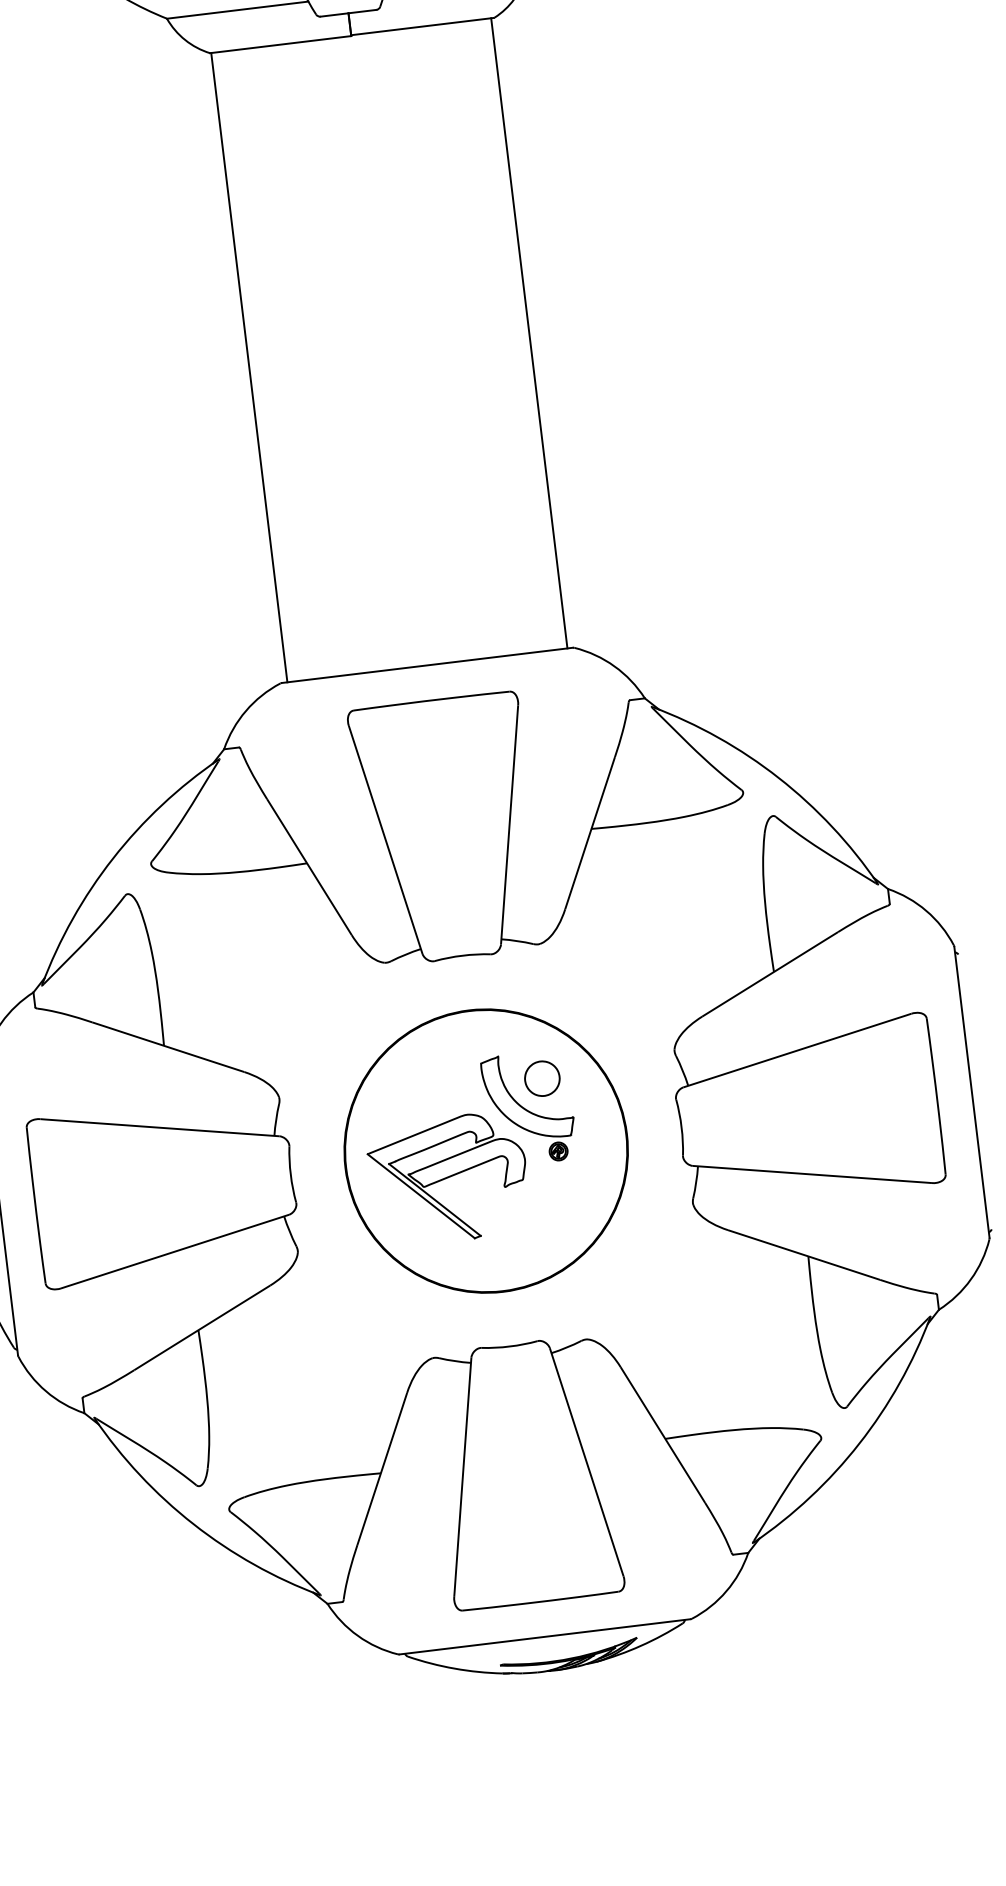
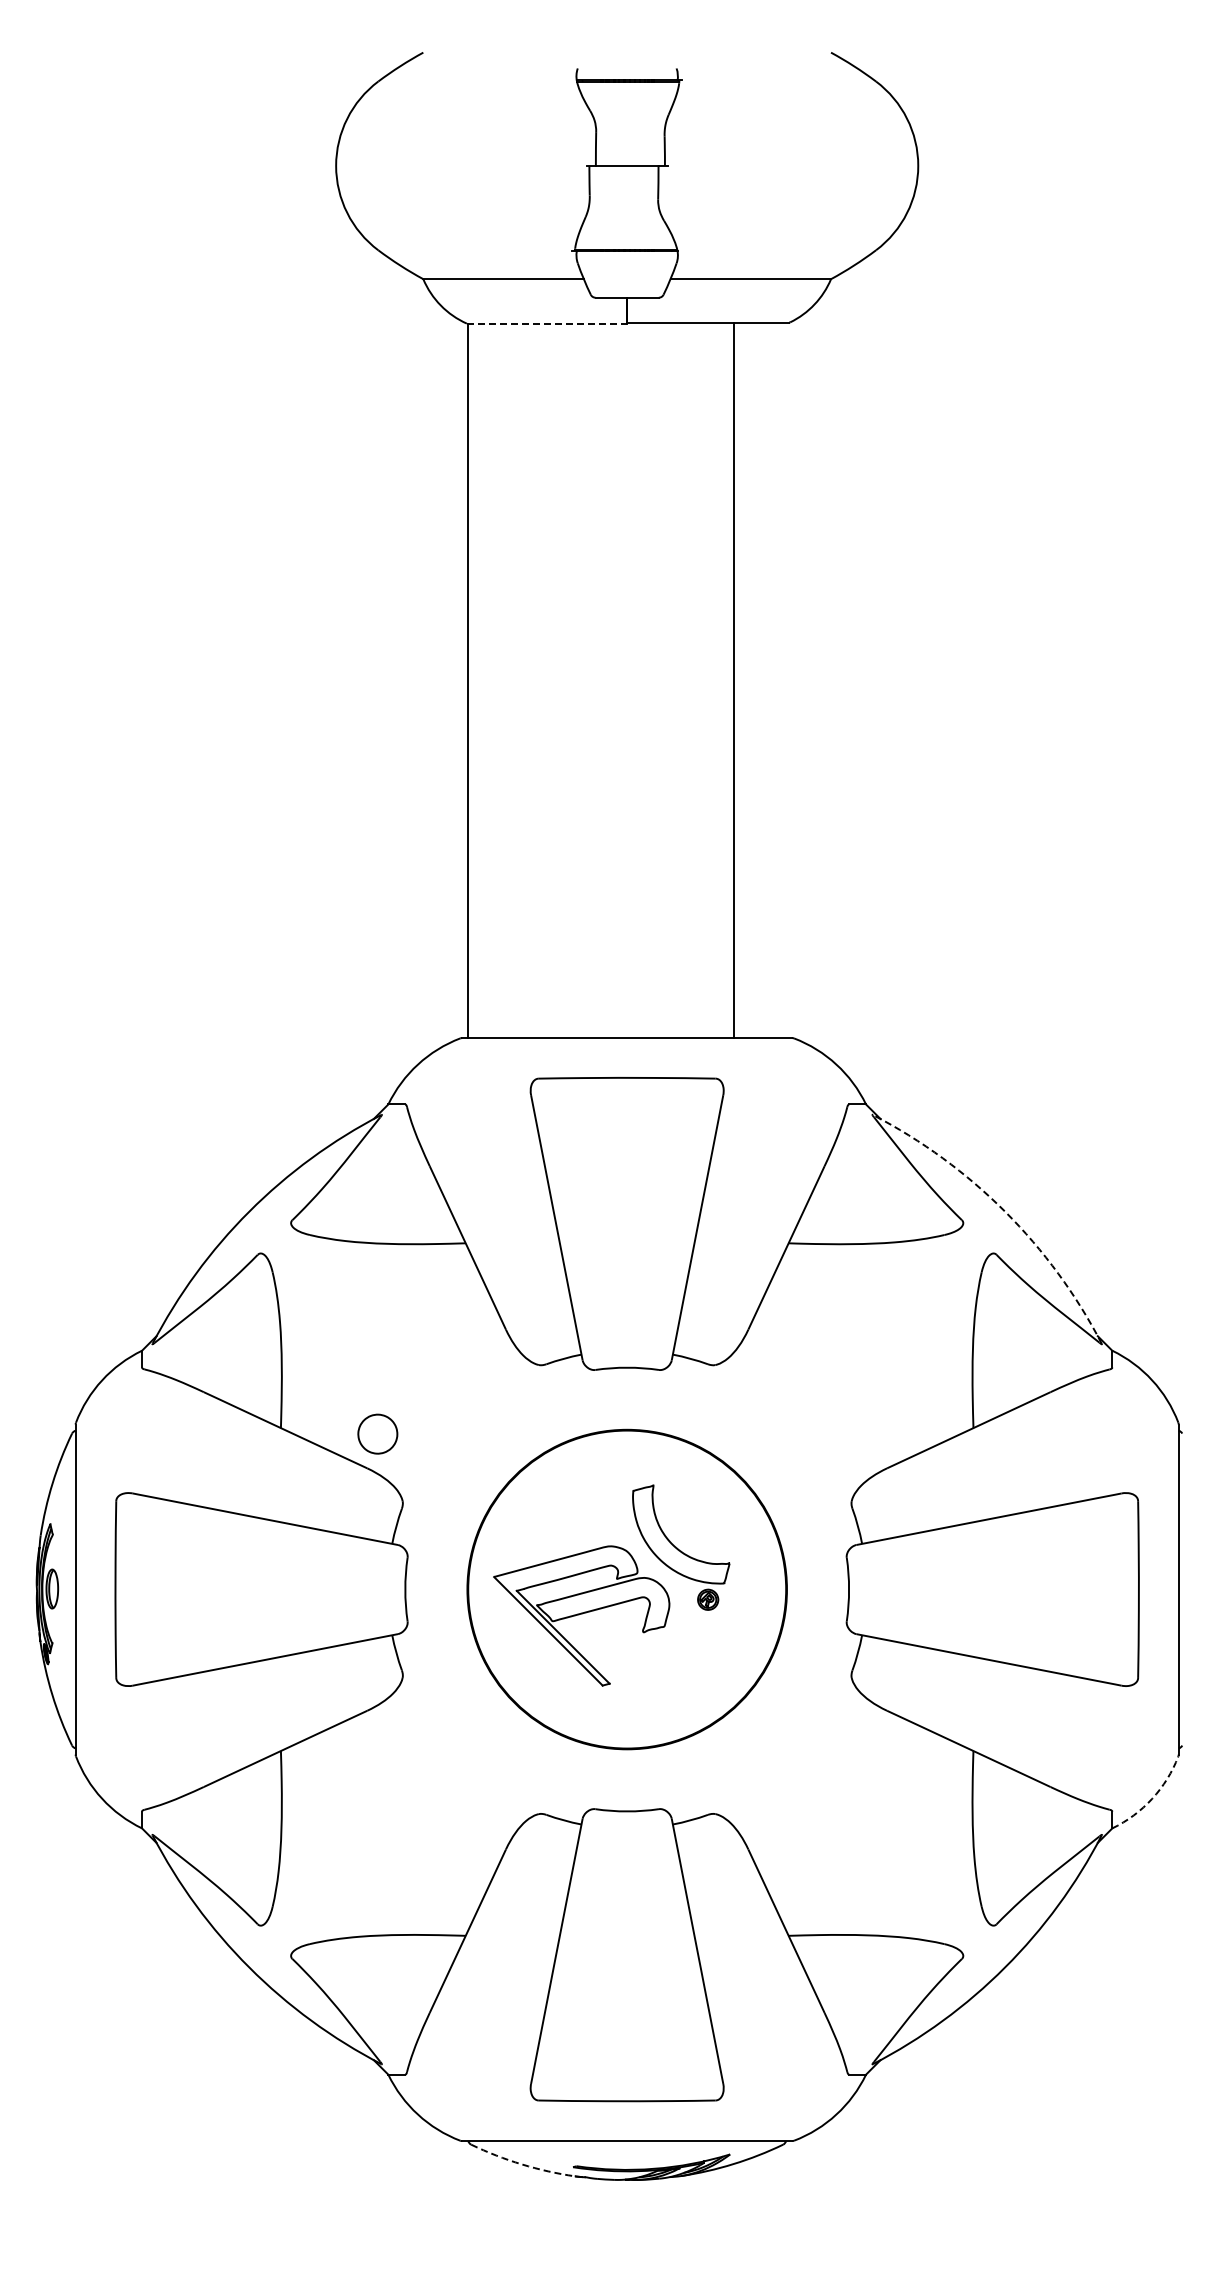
line: (281, 44) -> (547, 323), solid -> dashed
line: (529, 333) -> (734, 680), moved
arc: (779, 777) -> (1005, 1211), solid -> dashed
part: (541, 1078) -> (377, 1433), moved
arc: (971, 1279) -> (1152, 1798), solid -> dashed
arc: (454, 1668) -> (521, 2164), solid -> dashed

